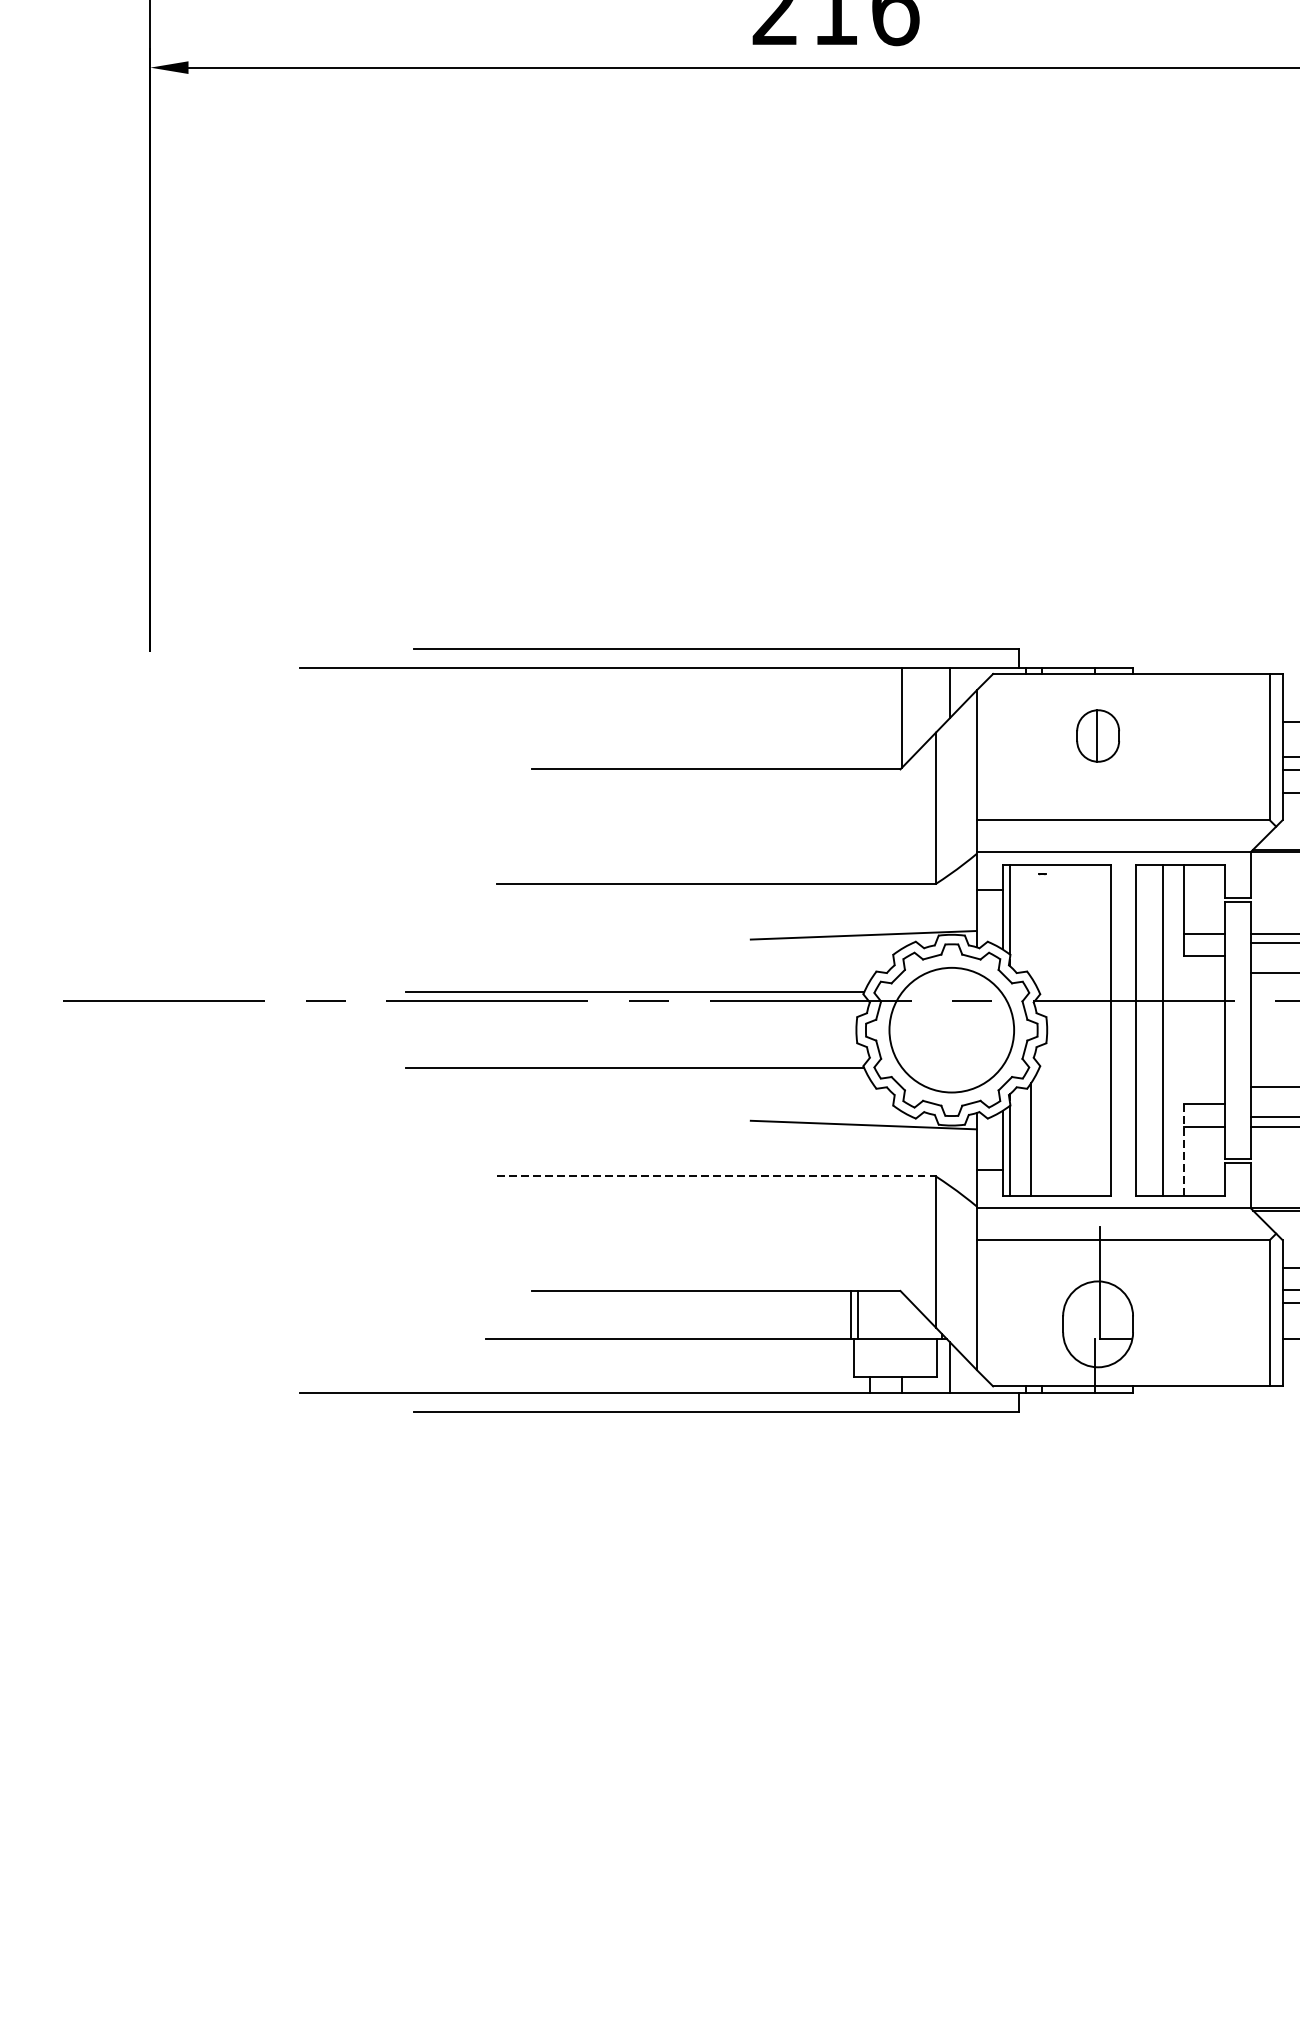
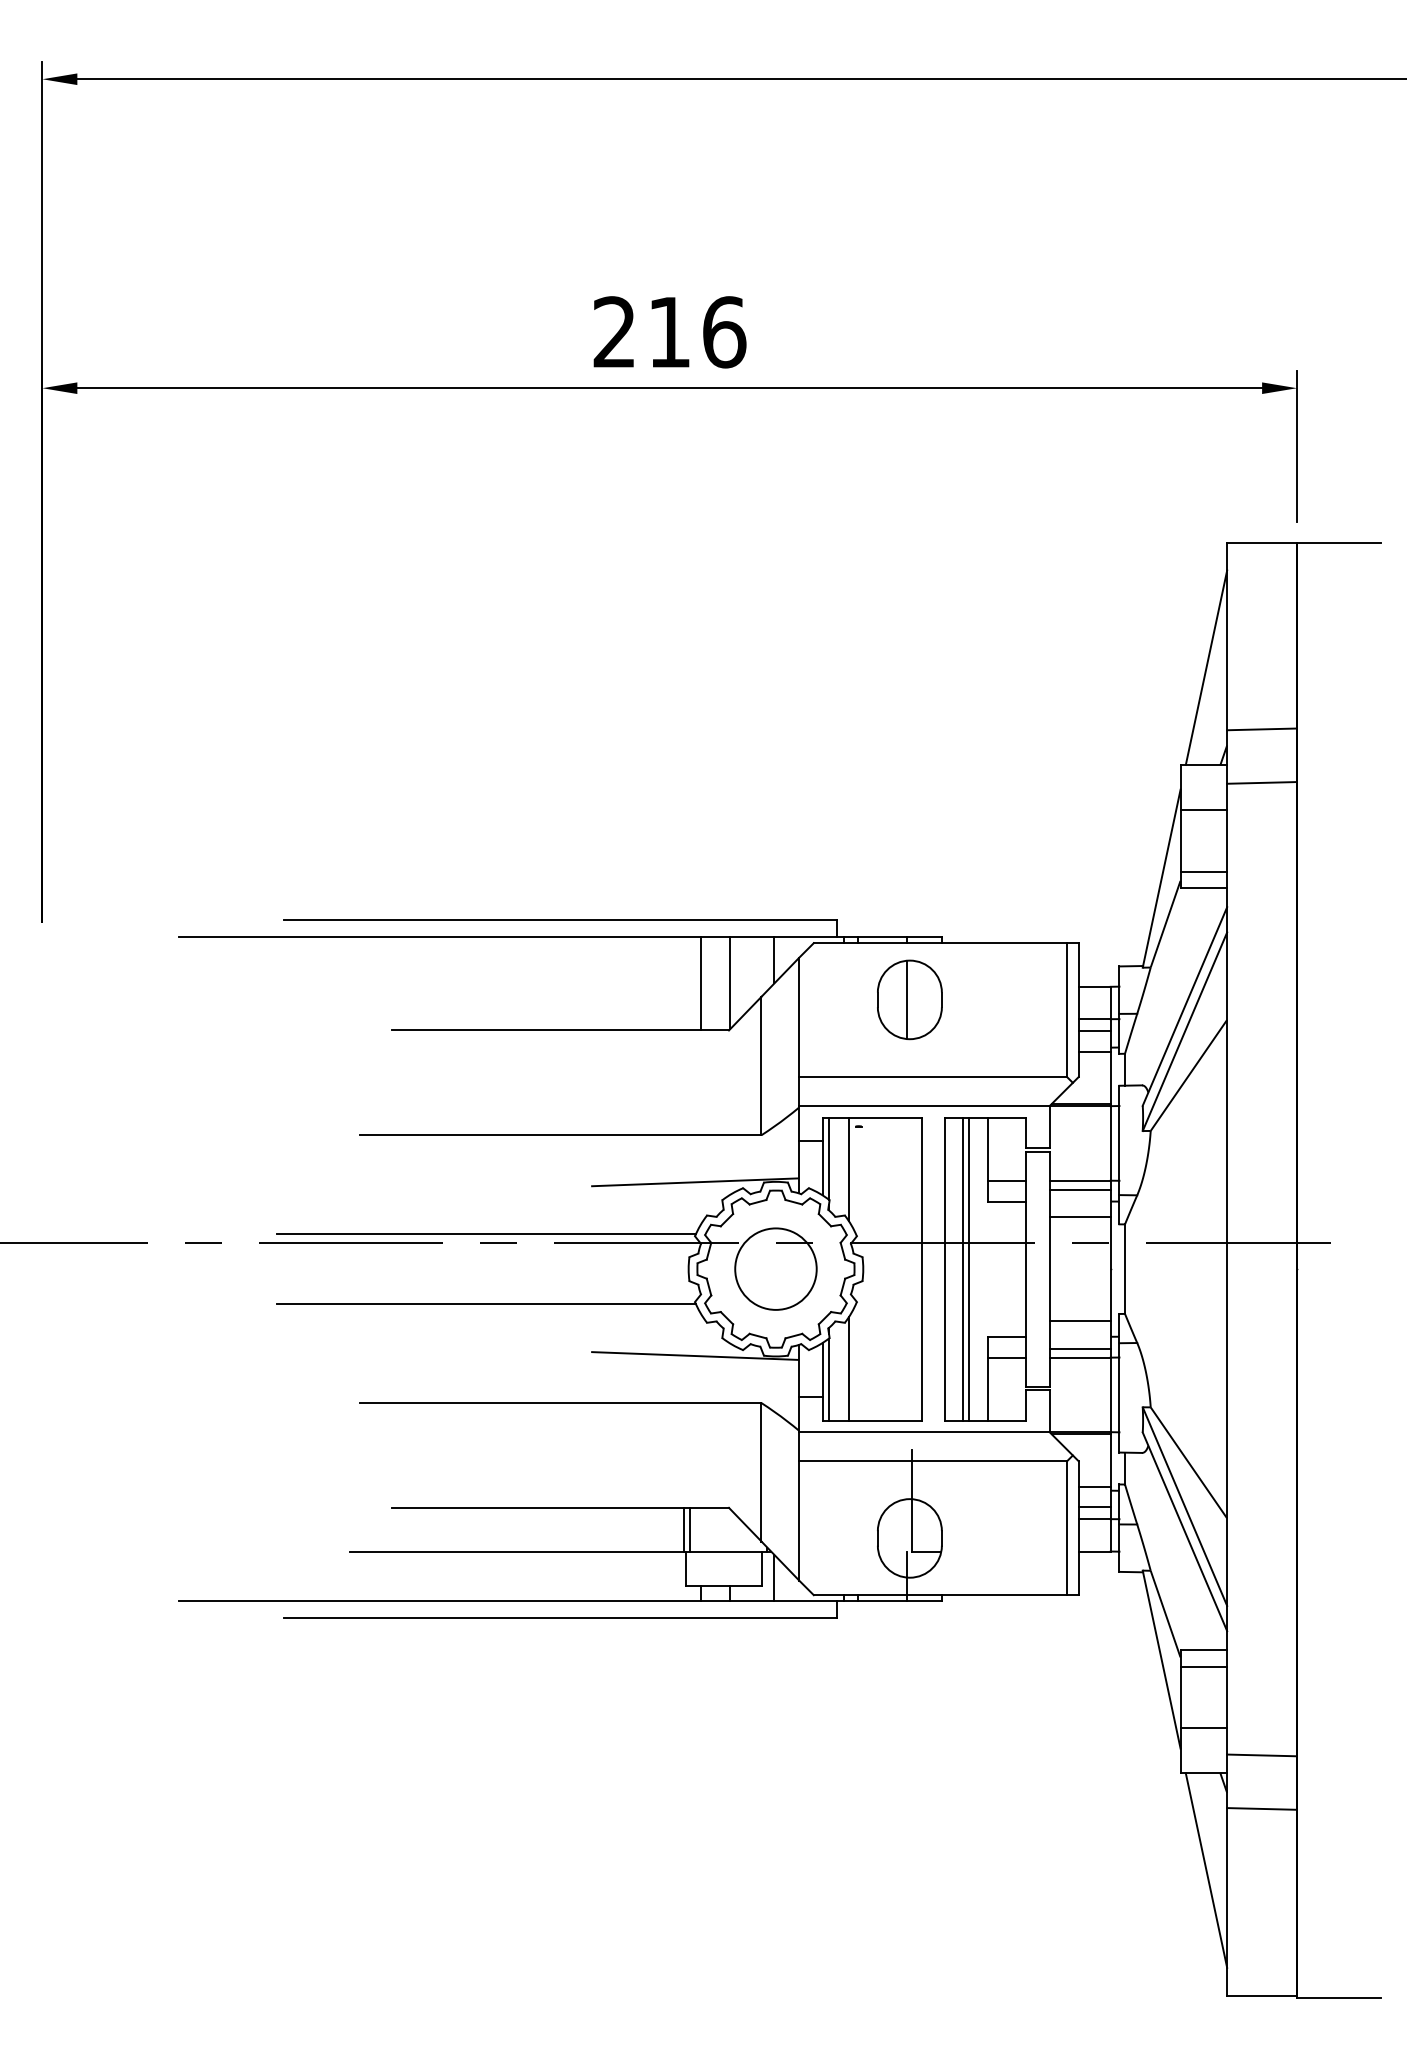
line: (870, 718) -> (701, 983), added
part: (1097, 735) -> (909, 999), size x1.67
line: (1031, 920) -> (848, 1168), added
circle: (951, 1029) -> (775, 1268), size x0.71
line: (1156, 1029) -> (963, 1268), added
line: (1184, 1149) -> (988, 1378), dashed -> solid
line: (716, 1176) -> (560, 1403), dashed -> solid

